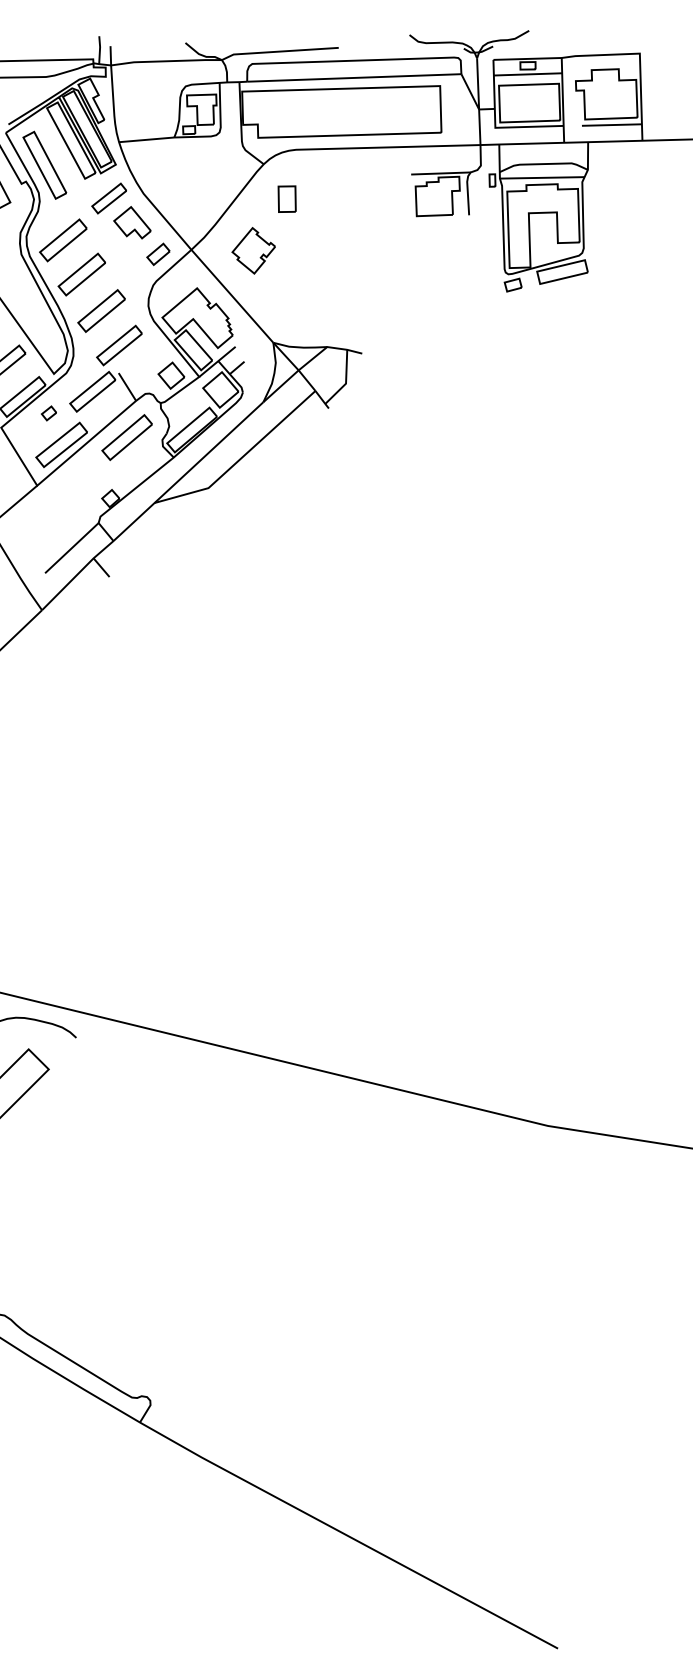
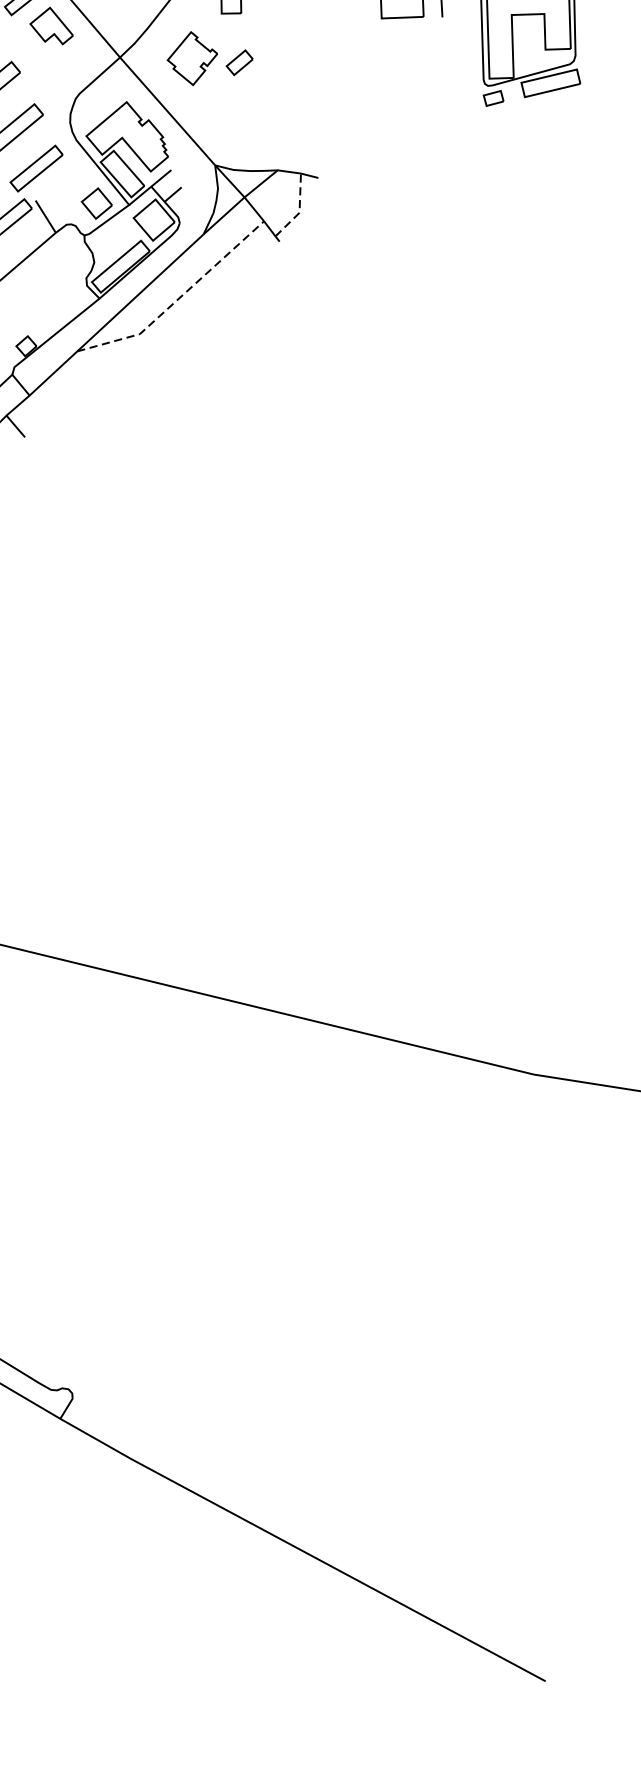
part: (158, 254) -> (239, 62), moved
line: (346, 381) -> (300, 210), solid -> dashed
part: (126, 437) -> (44, 275), removed
line: (240, 458) -> (177, 299), solid -> dashed

